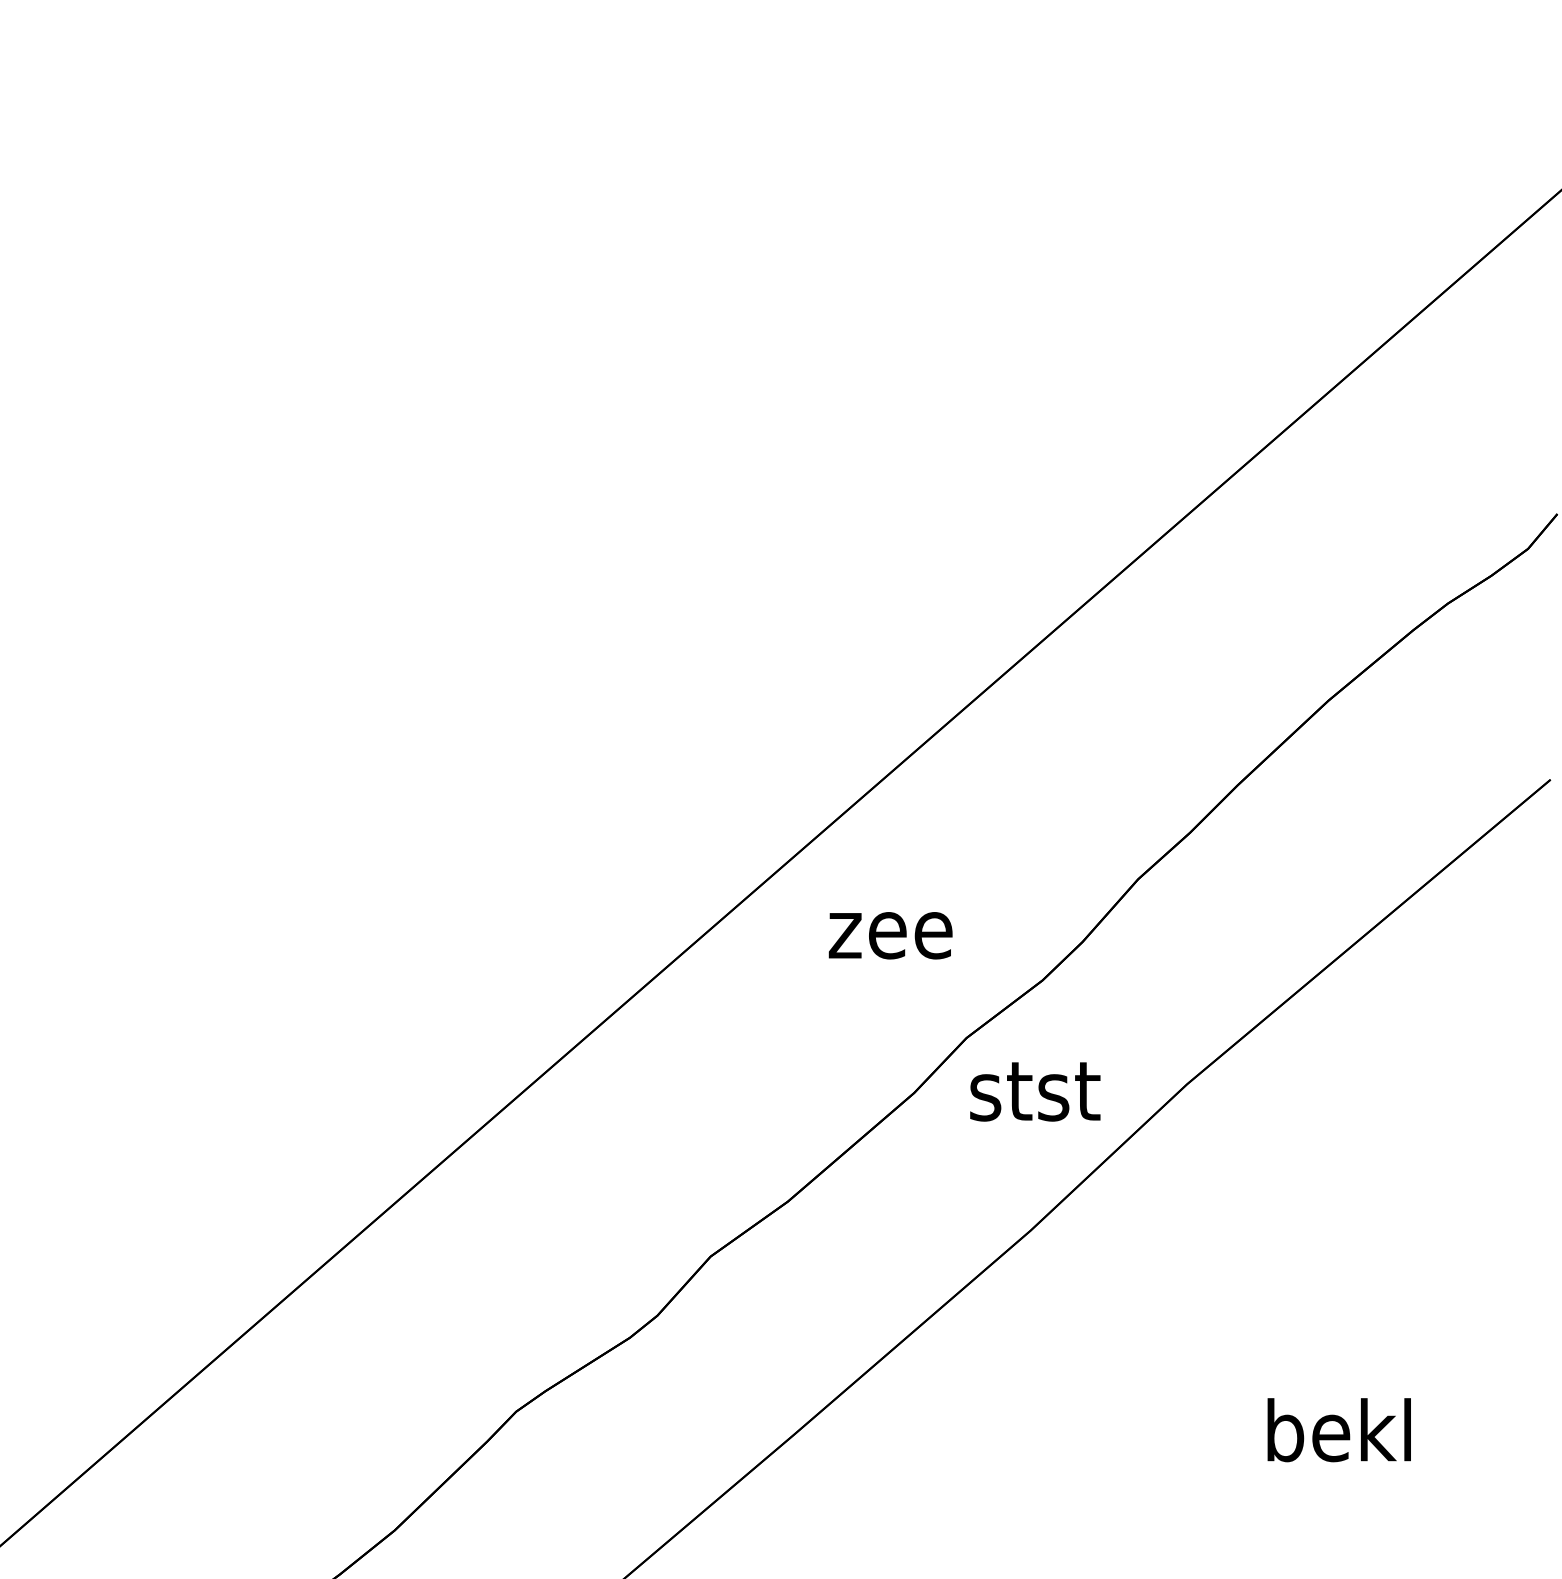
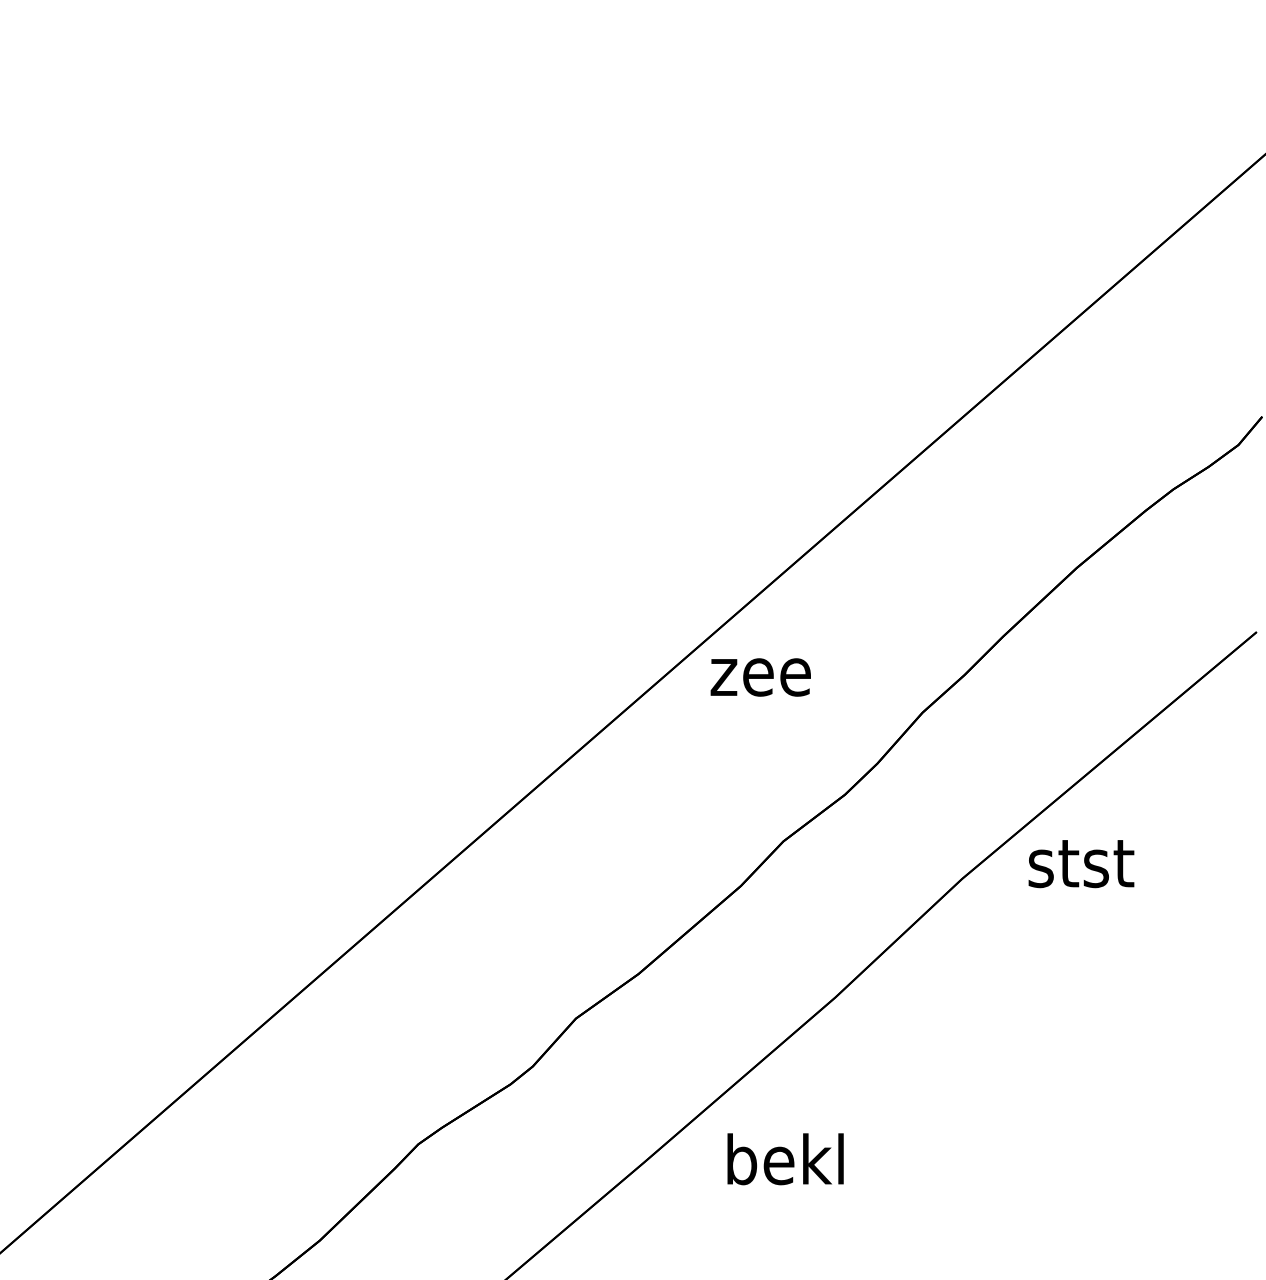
text: (890, 935) -> (760, 677), moved
text: (1035, 1091) -> (1081, 863), moved
text: (1338, 1430) -> (784, 1159), moved

